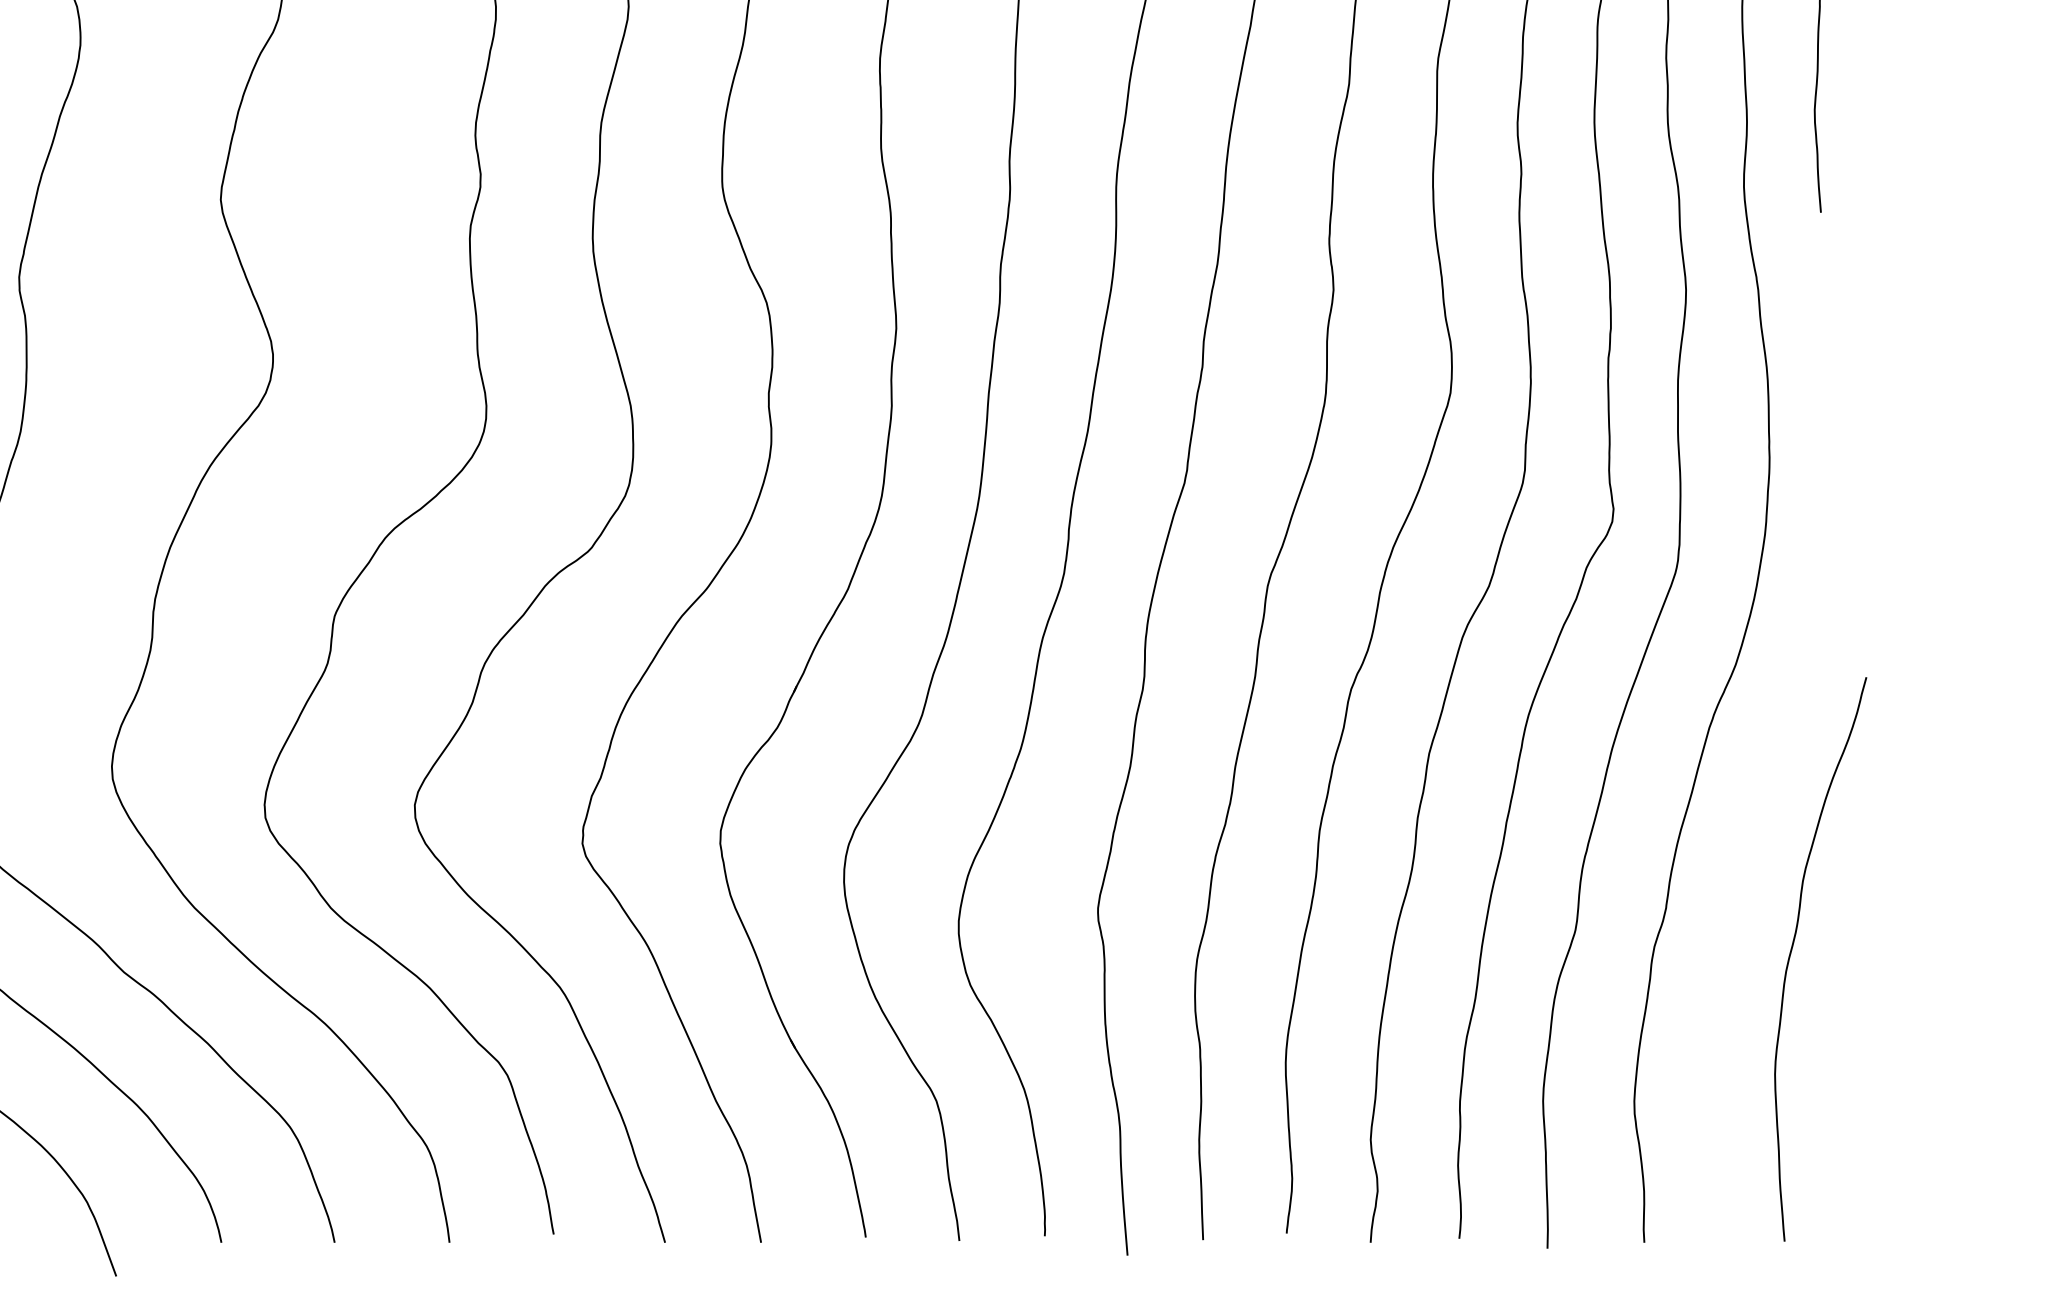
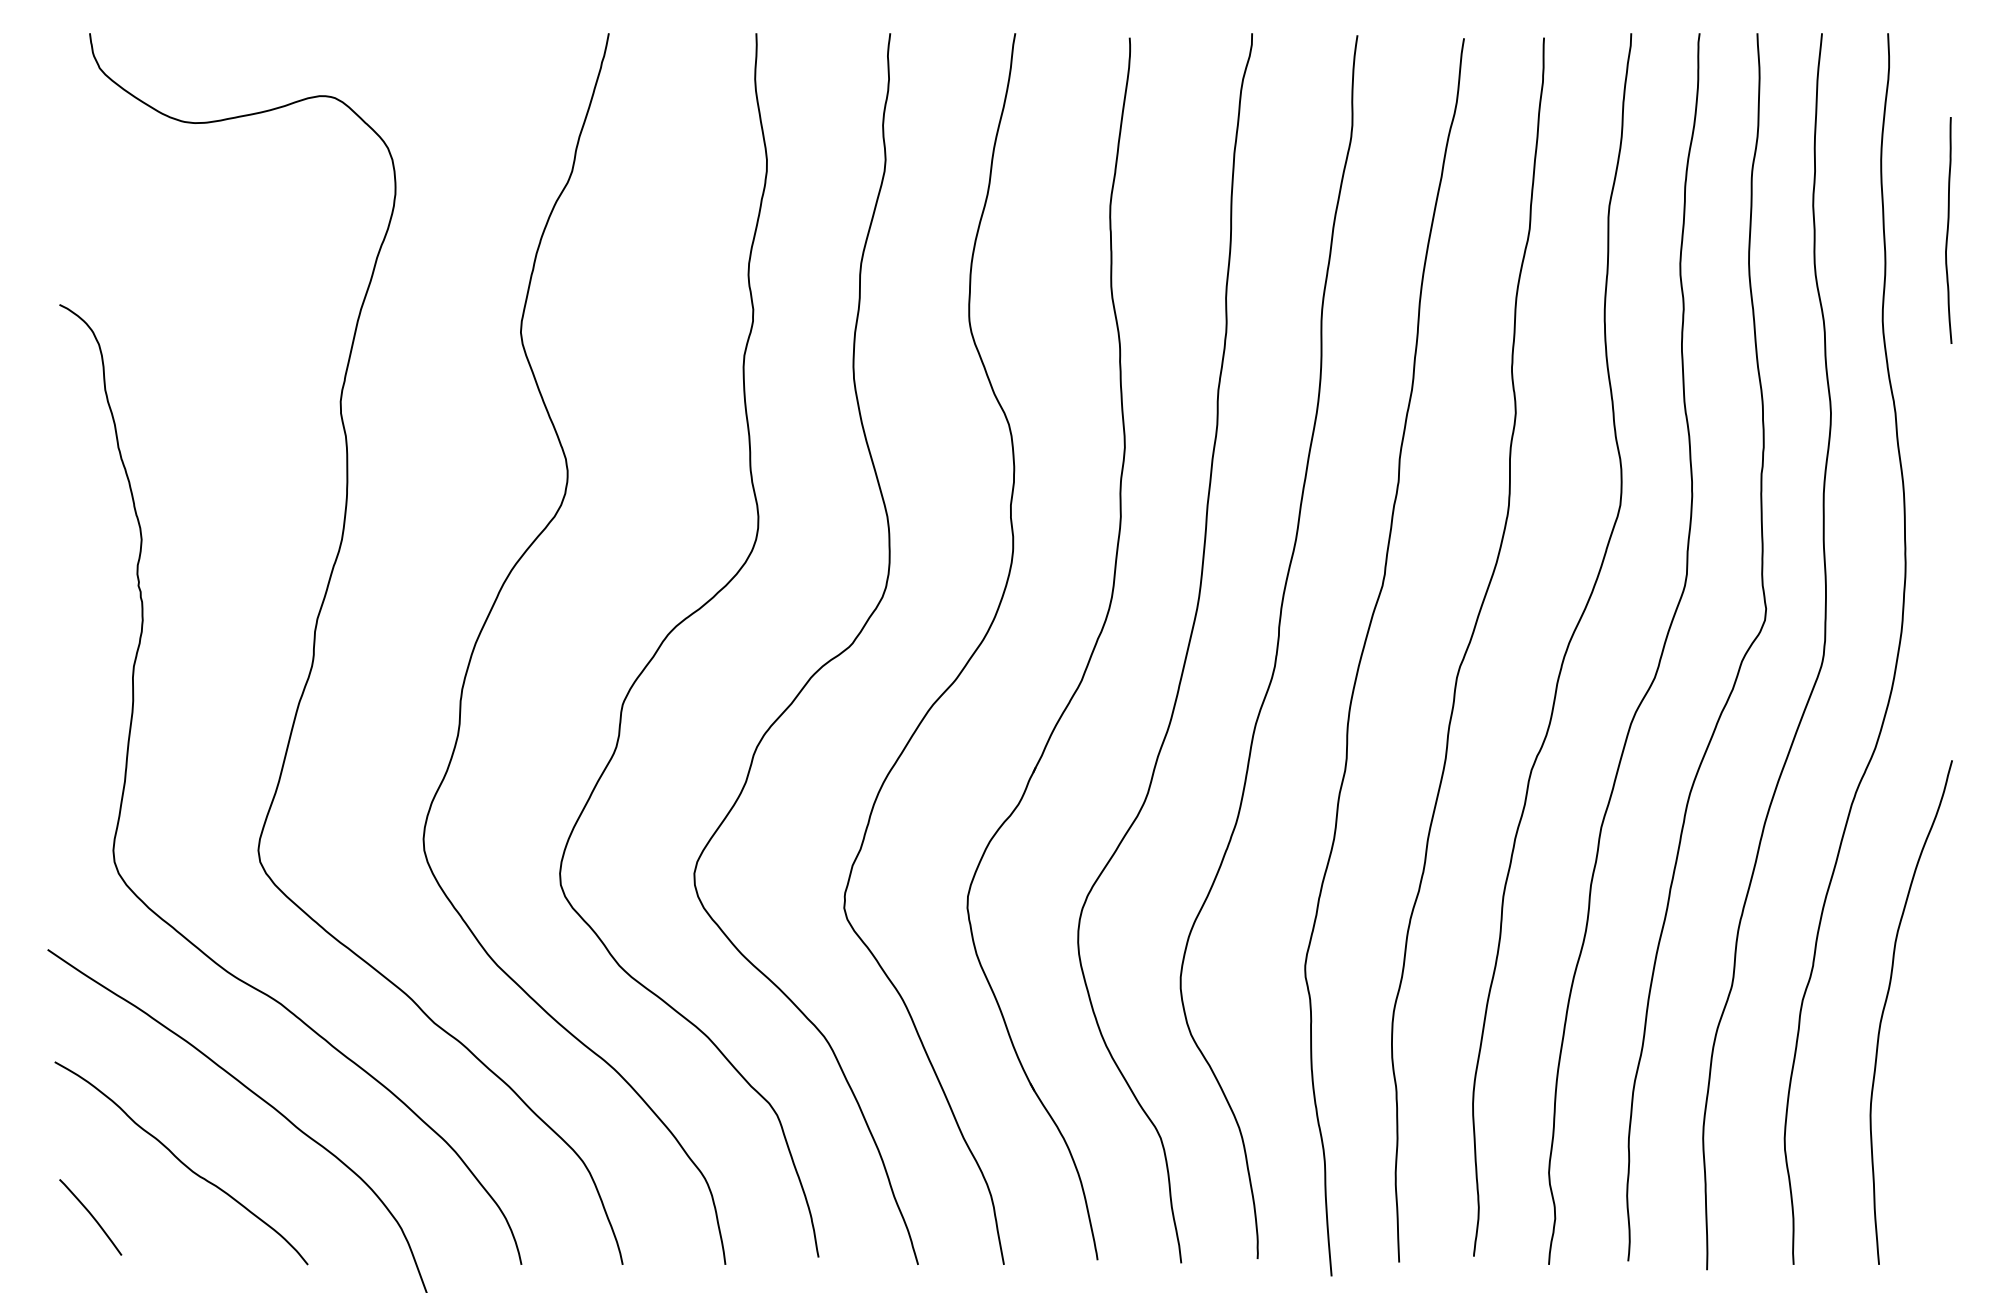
curve: (1791, 953) -> (1885, 1007), moved

